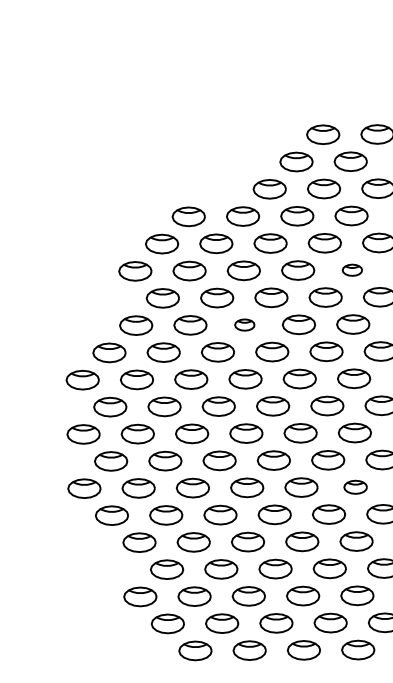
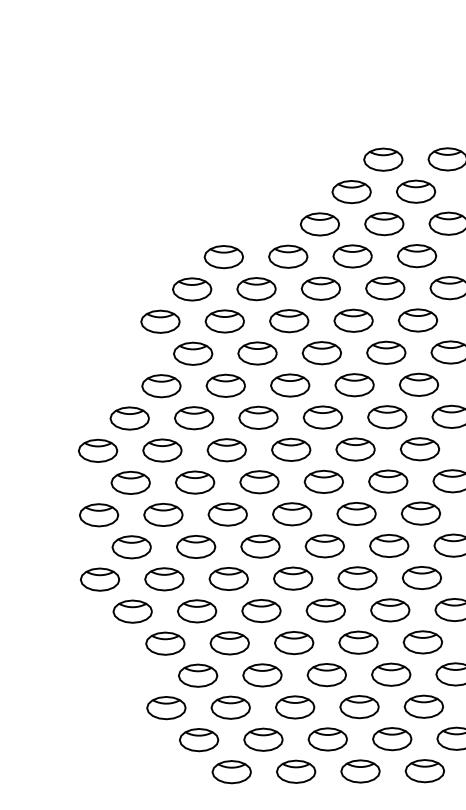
part: (351, 270) -> (417, 320), size x1.67
part: (244, 325) -> (290, 385), size x1.67
part: (355, 486) -> (421, 577), size x1.43

